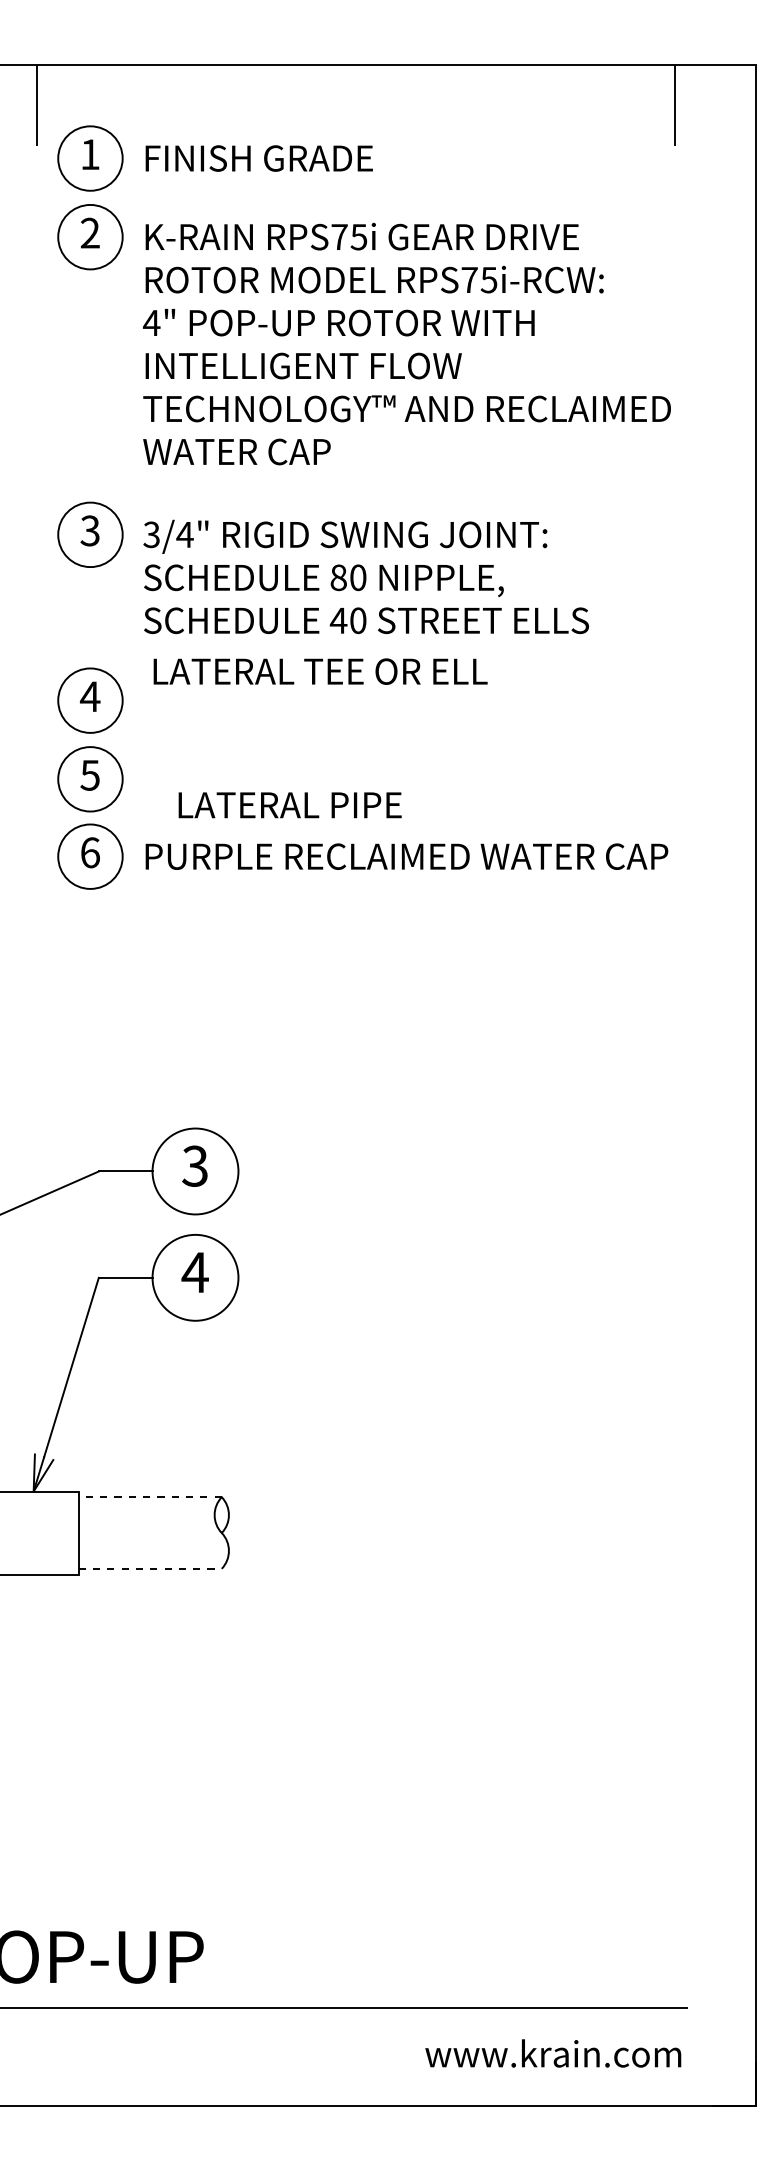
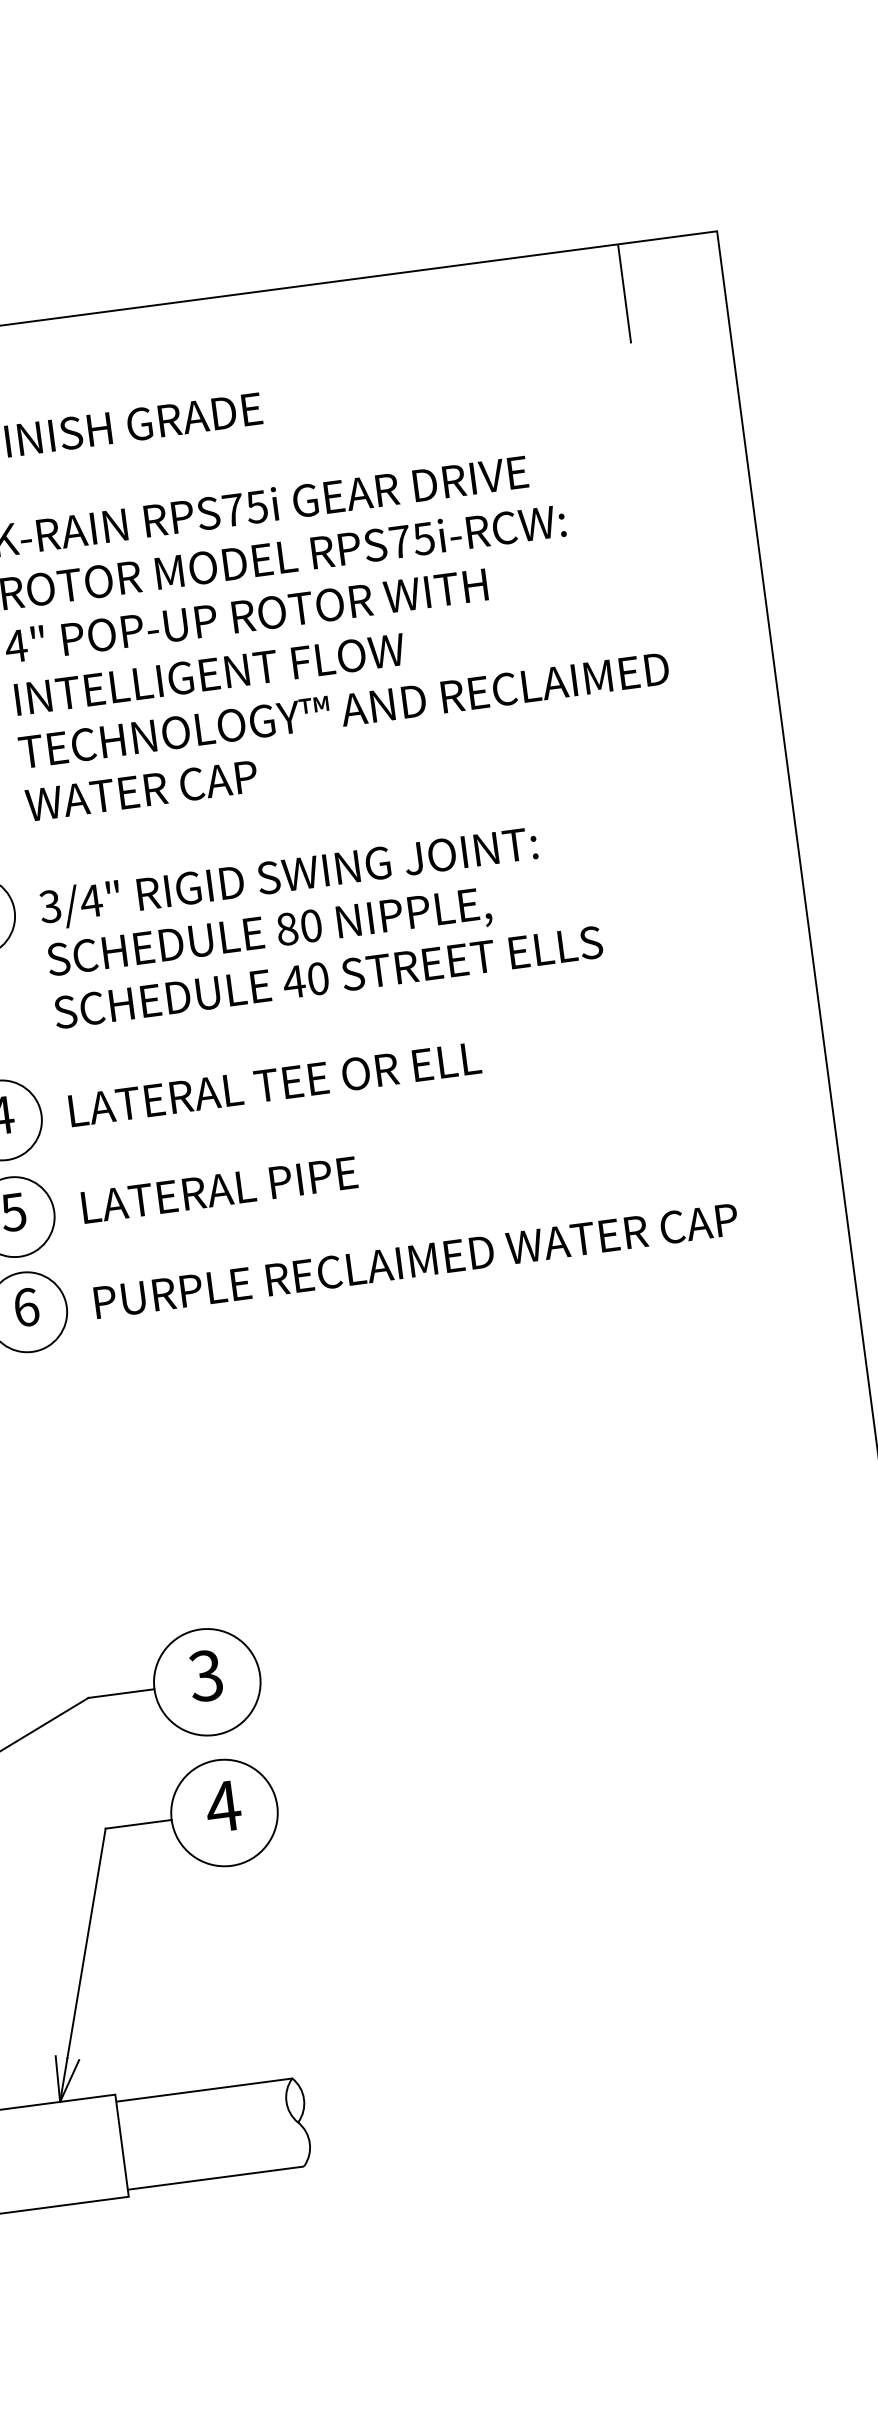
text: (320, 671) -> (274, 1084), moved
text: (289, 805) -> (218, 1190), moved
line: (150, 1497) -> (204, 2090), dashed -> solid
line: (150, 1568) -> (216, 2177), dashed -> solid

